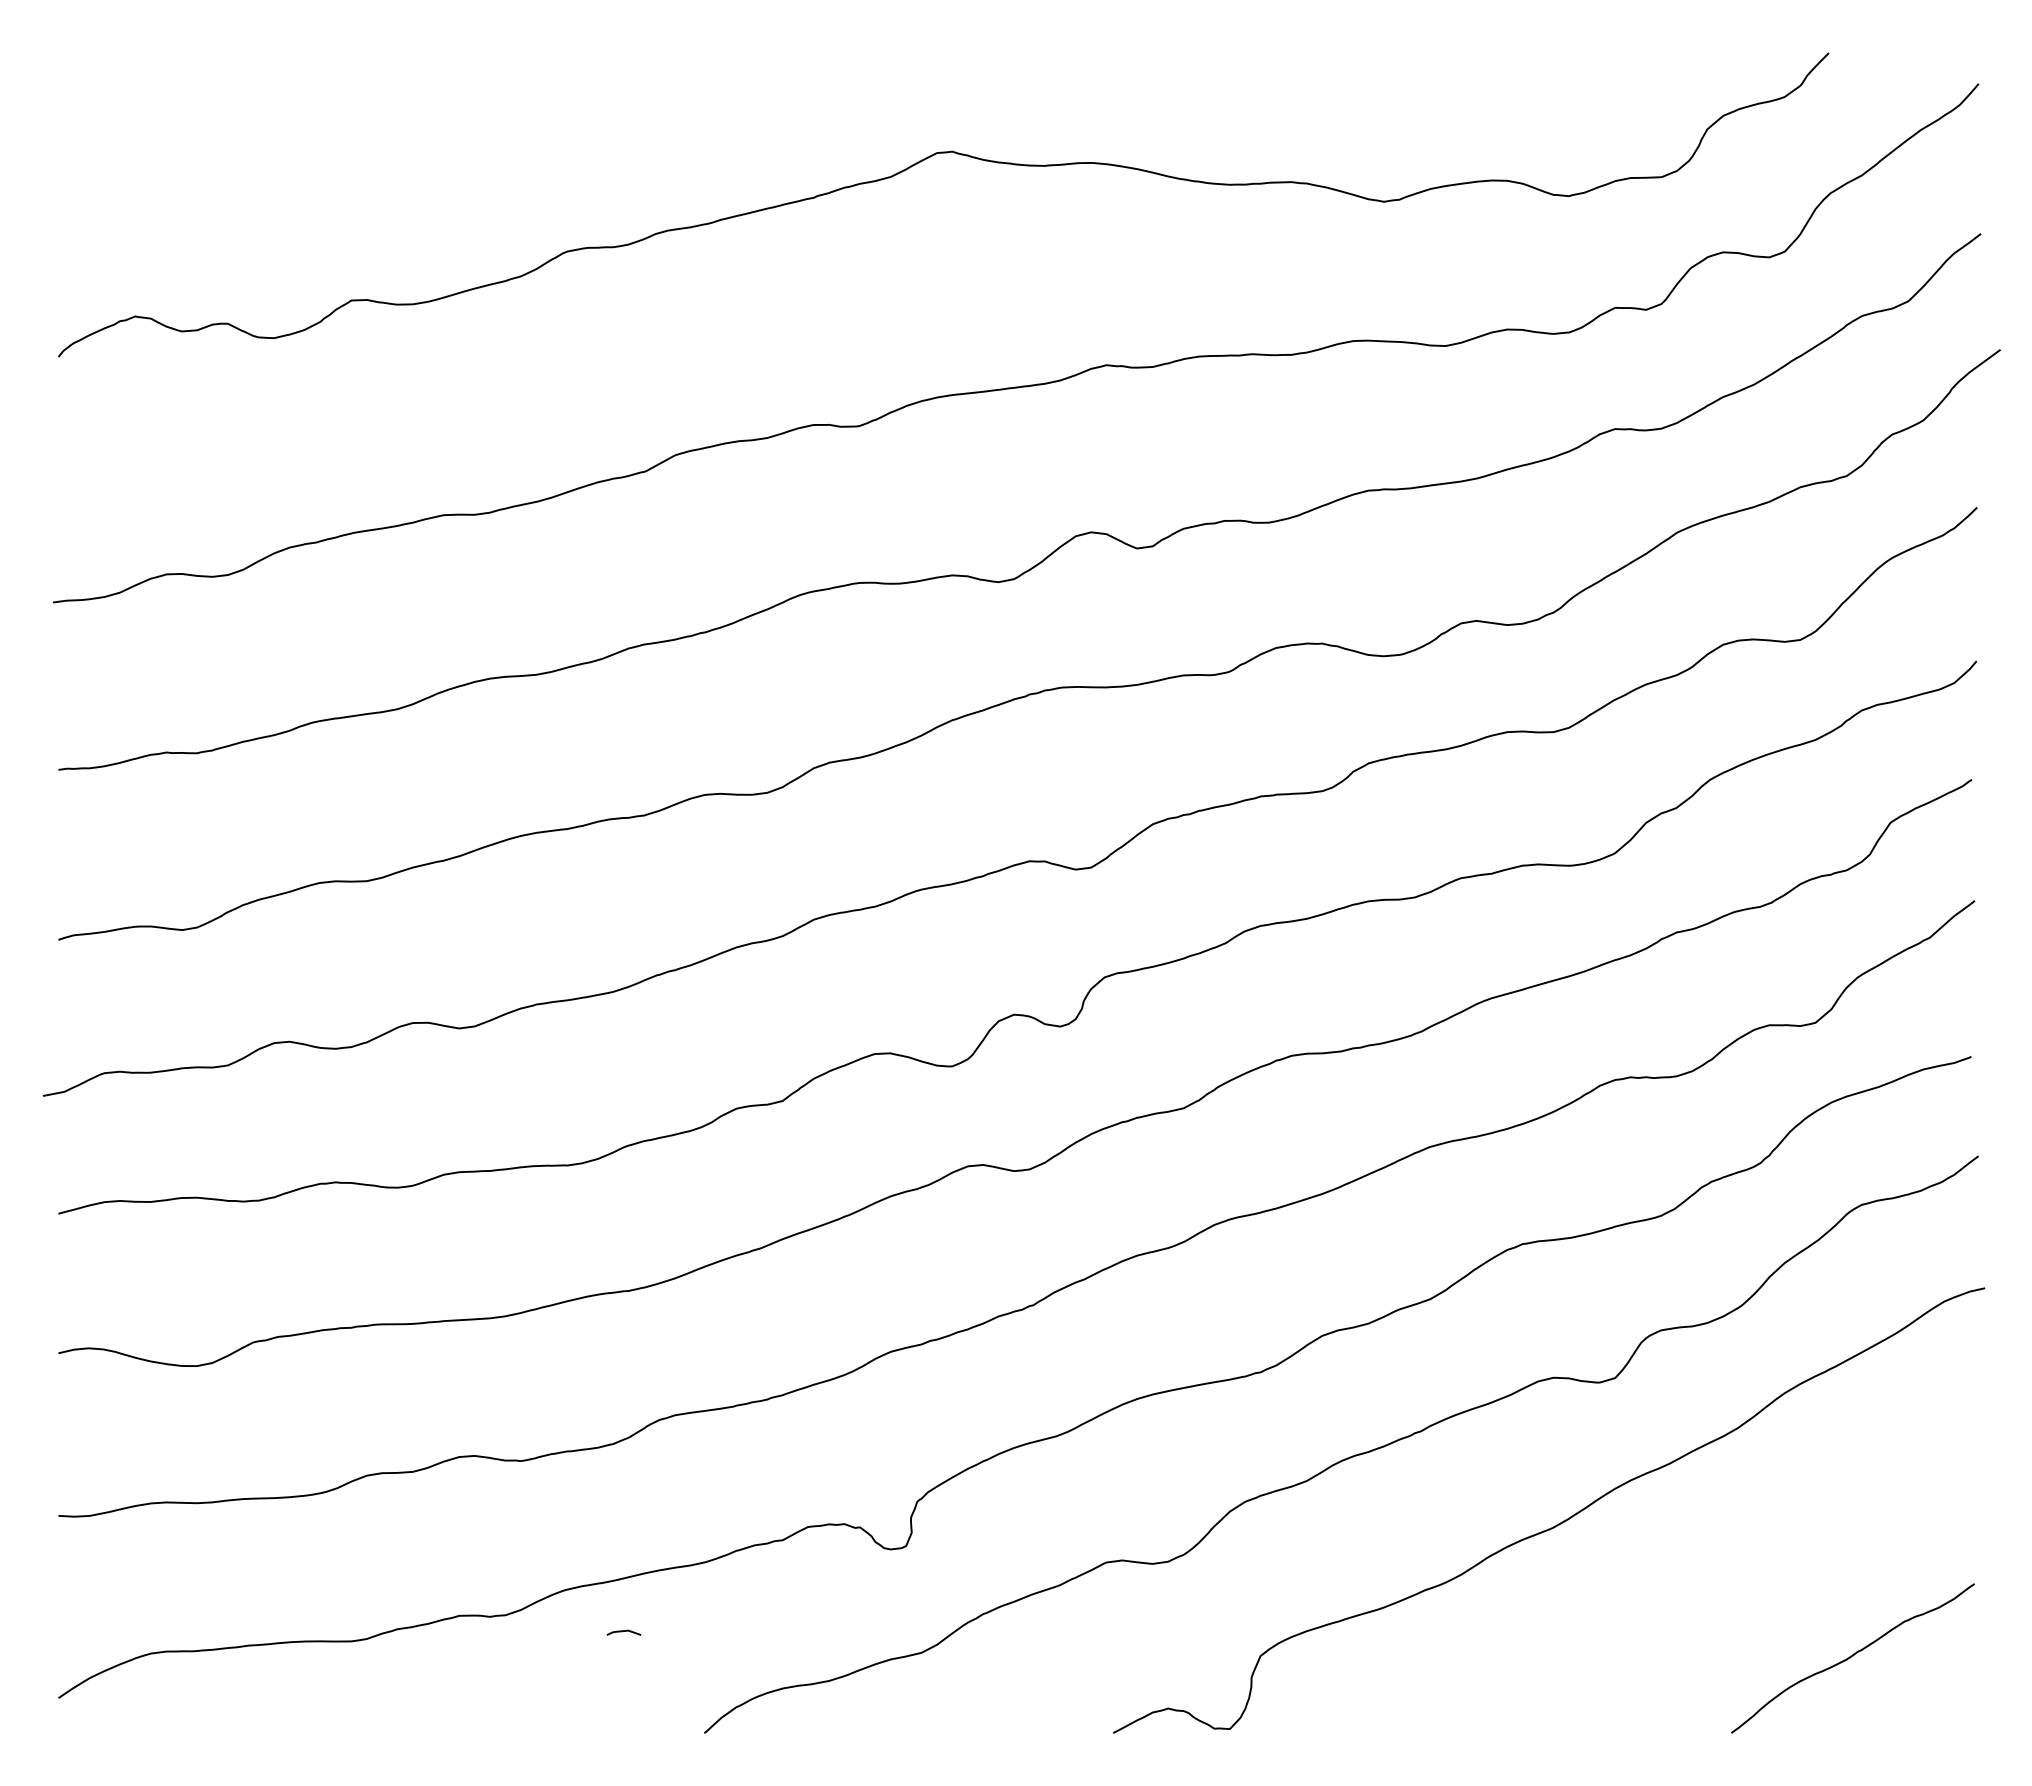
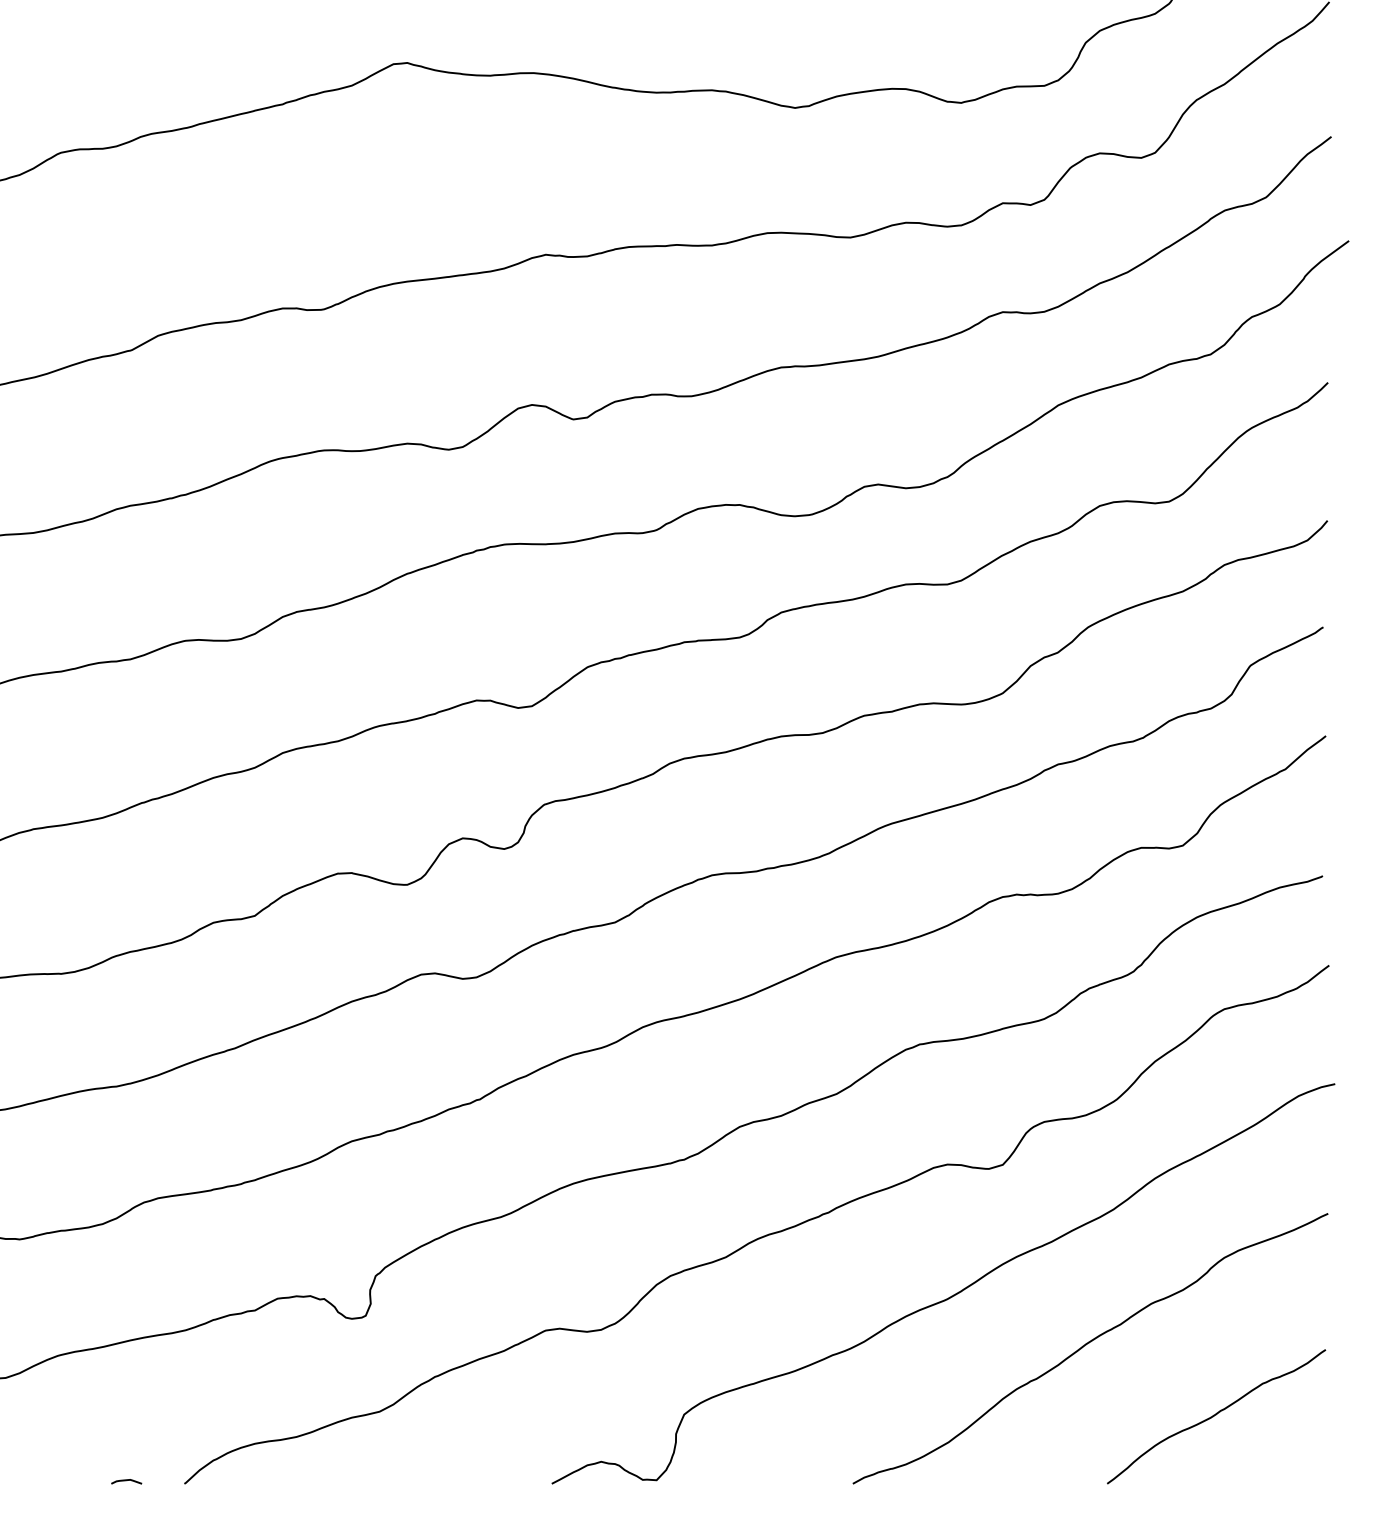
curve: (1710, 1577) -> (1088, 1344), added
curve: (623, 1631) -> (126, 1480), moved

